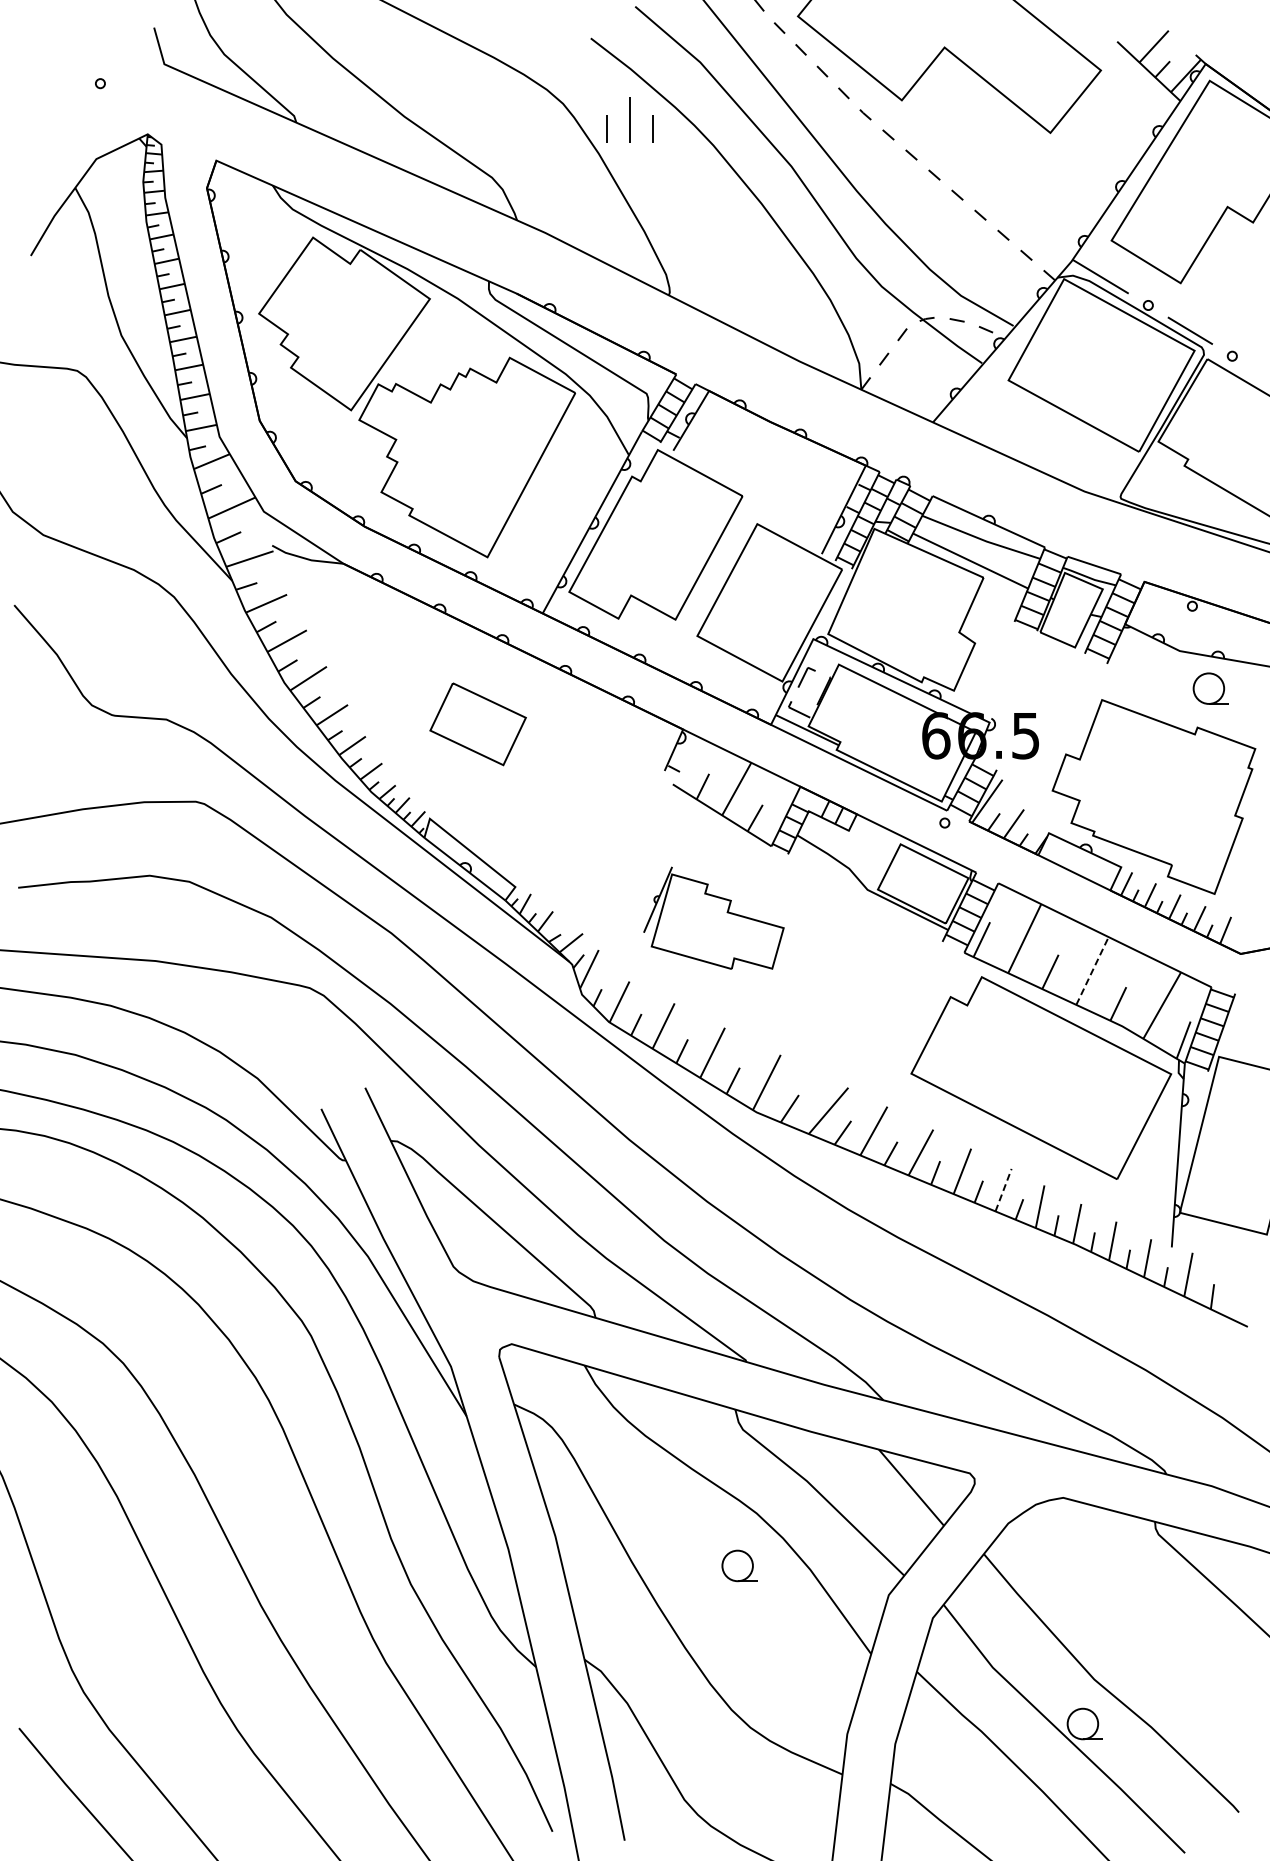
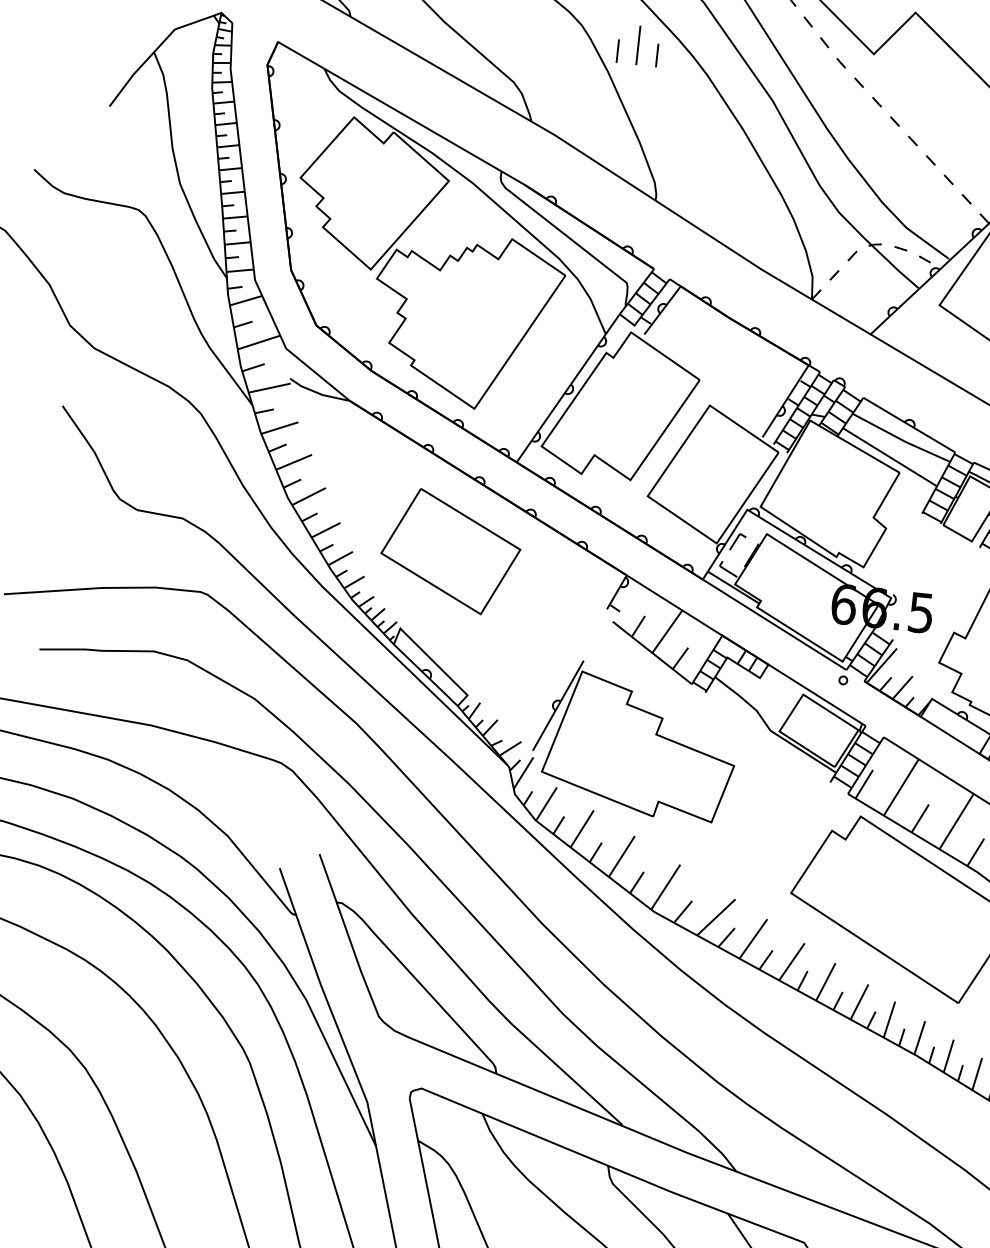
part: (477, 724) -> (450, 551), size x1.67
part: (713, 917) -> (635, 740), size x1.67
line: (1092, 970) -> (956, 821), dashed -> solid
line: (1003, 1190) -> (859, 1002), dashed -> solid

